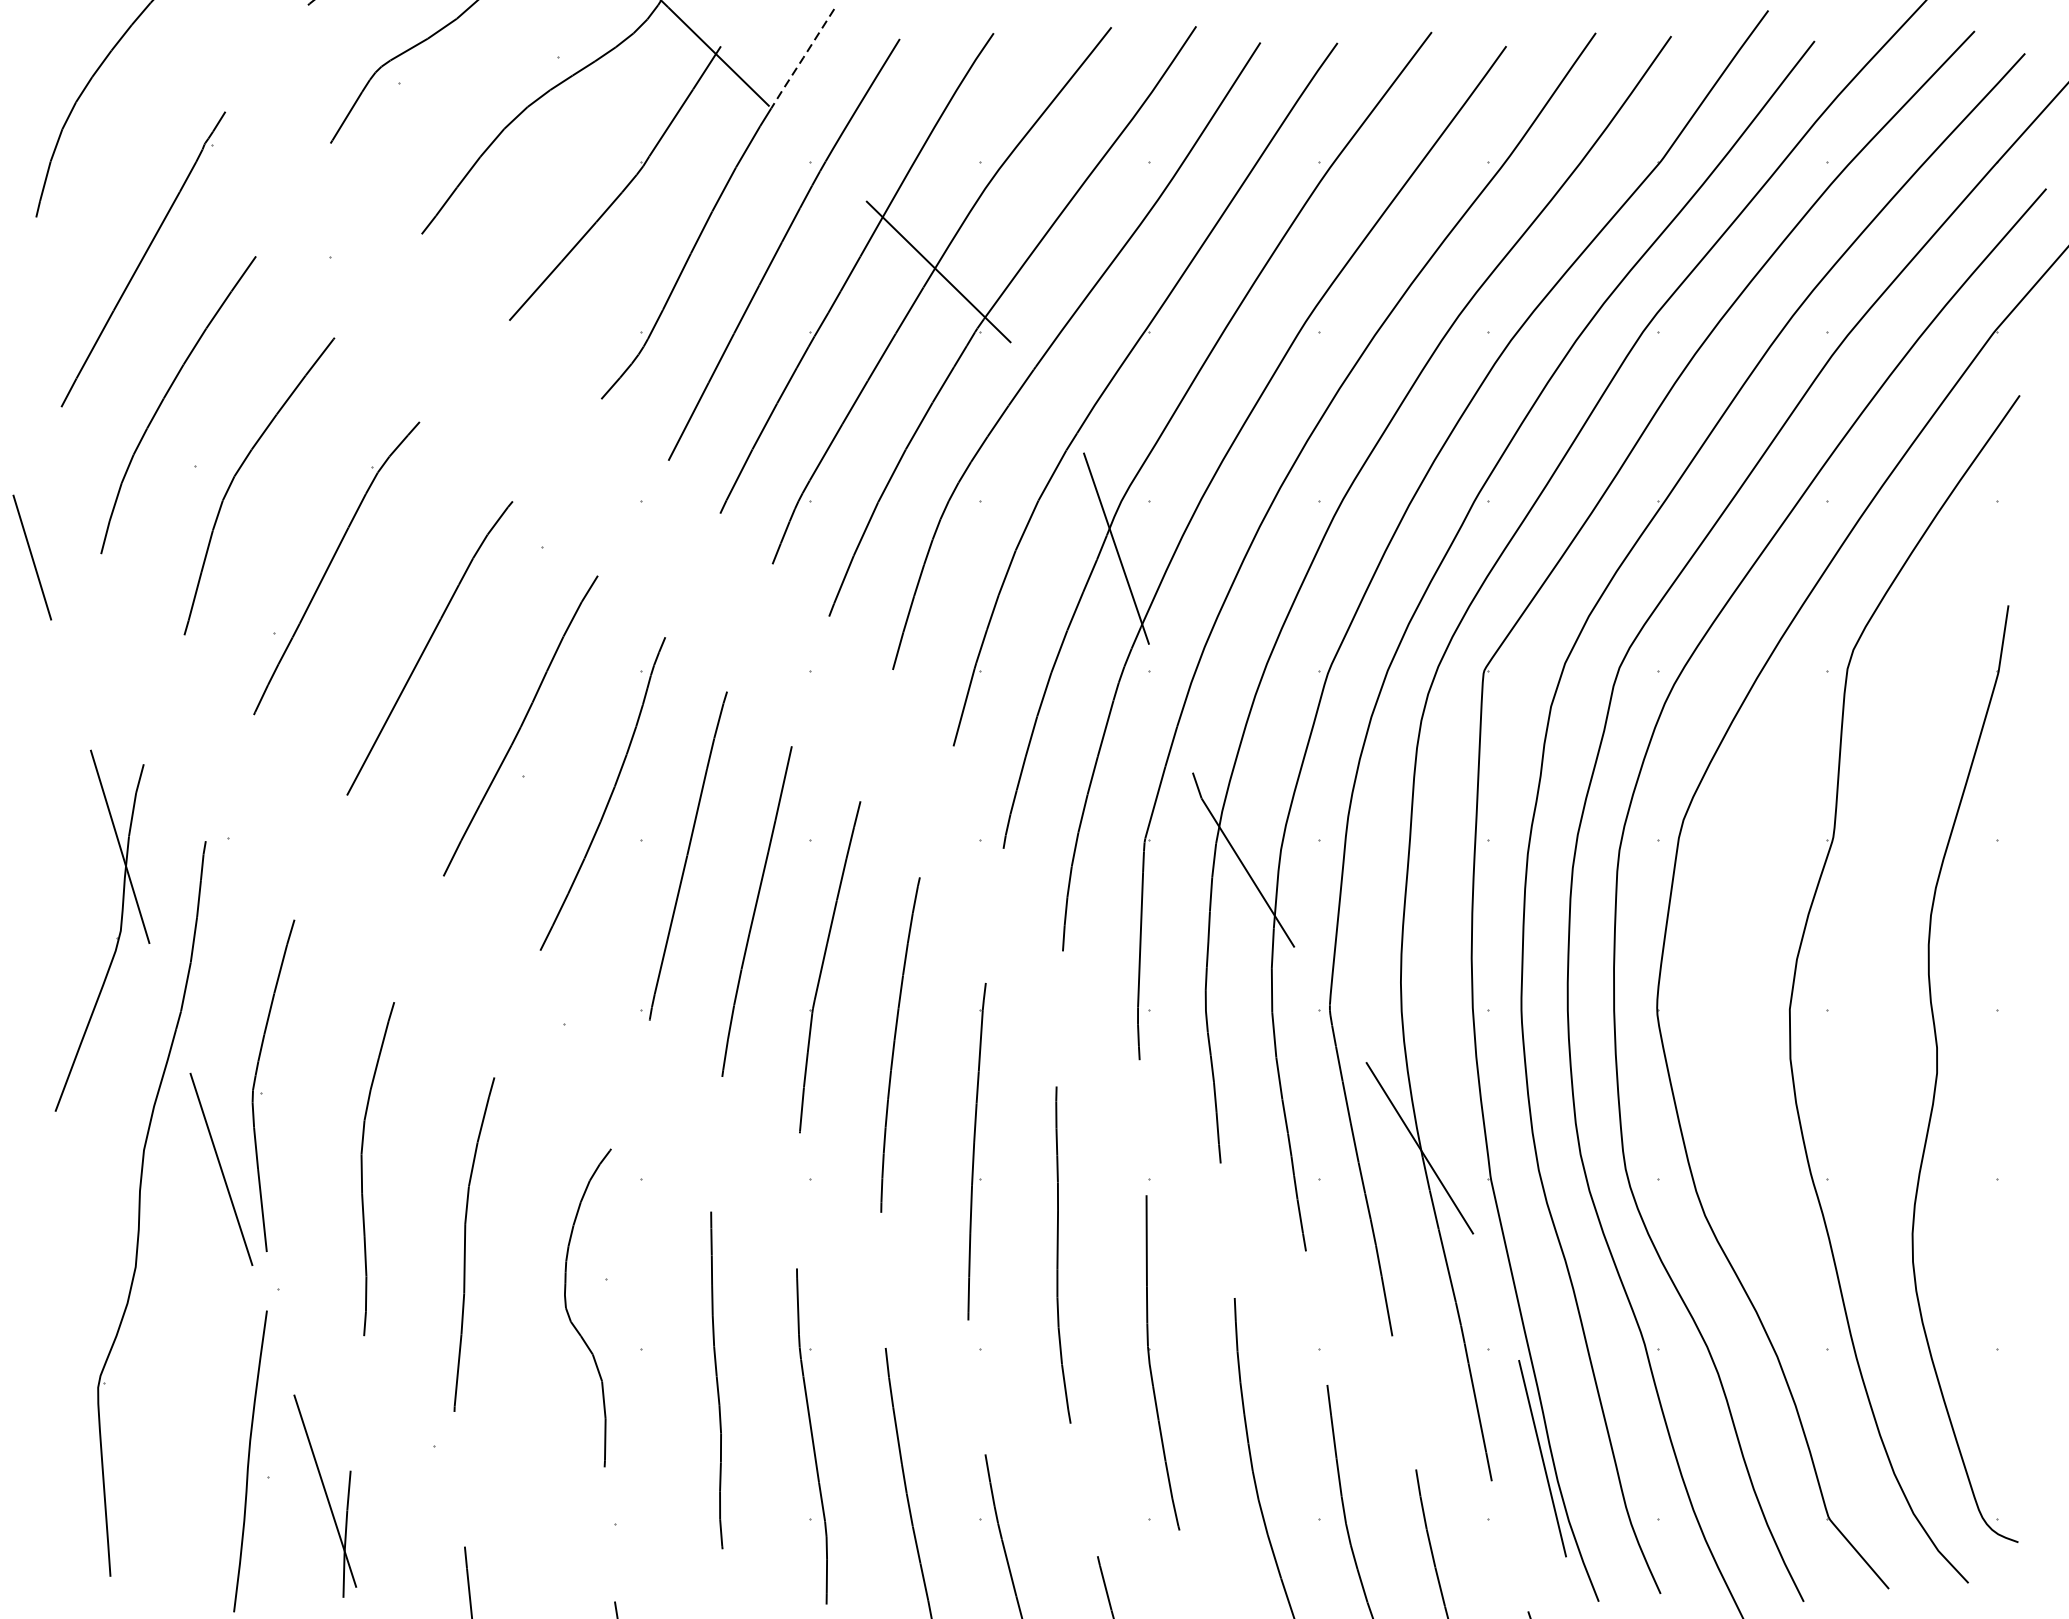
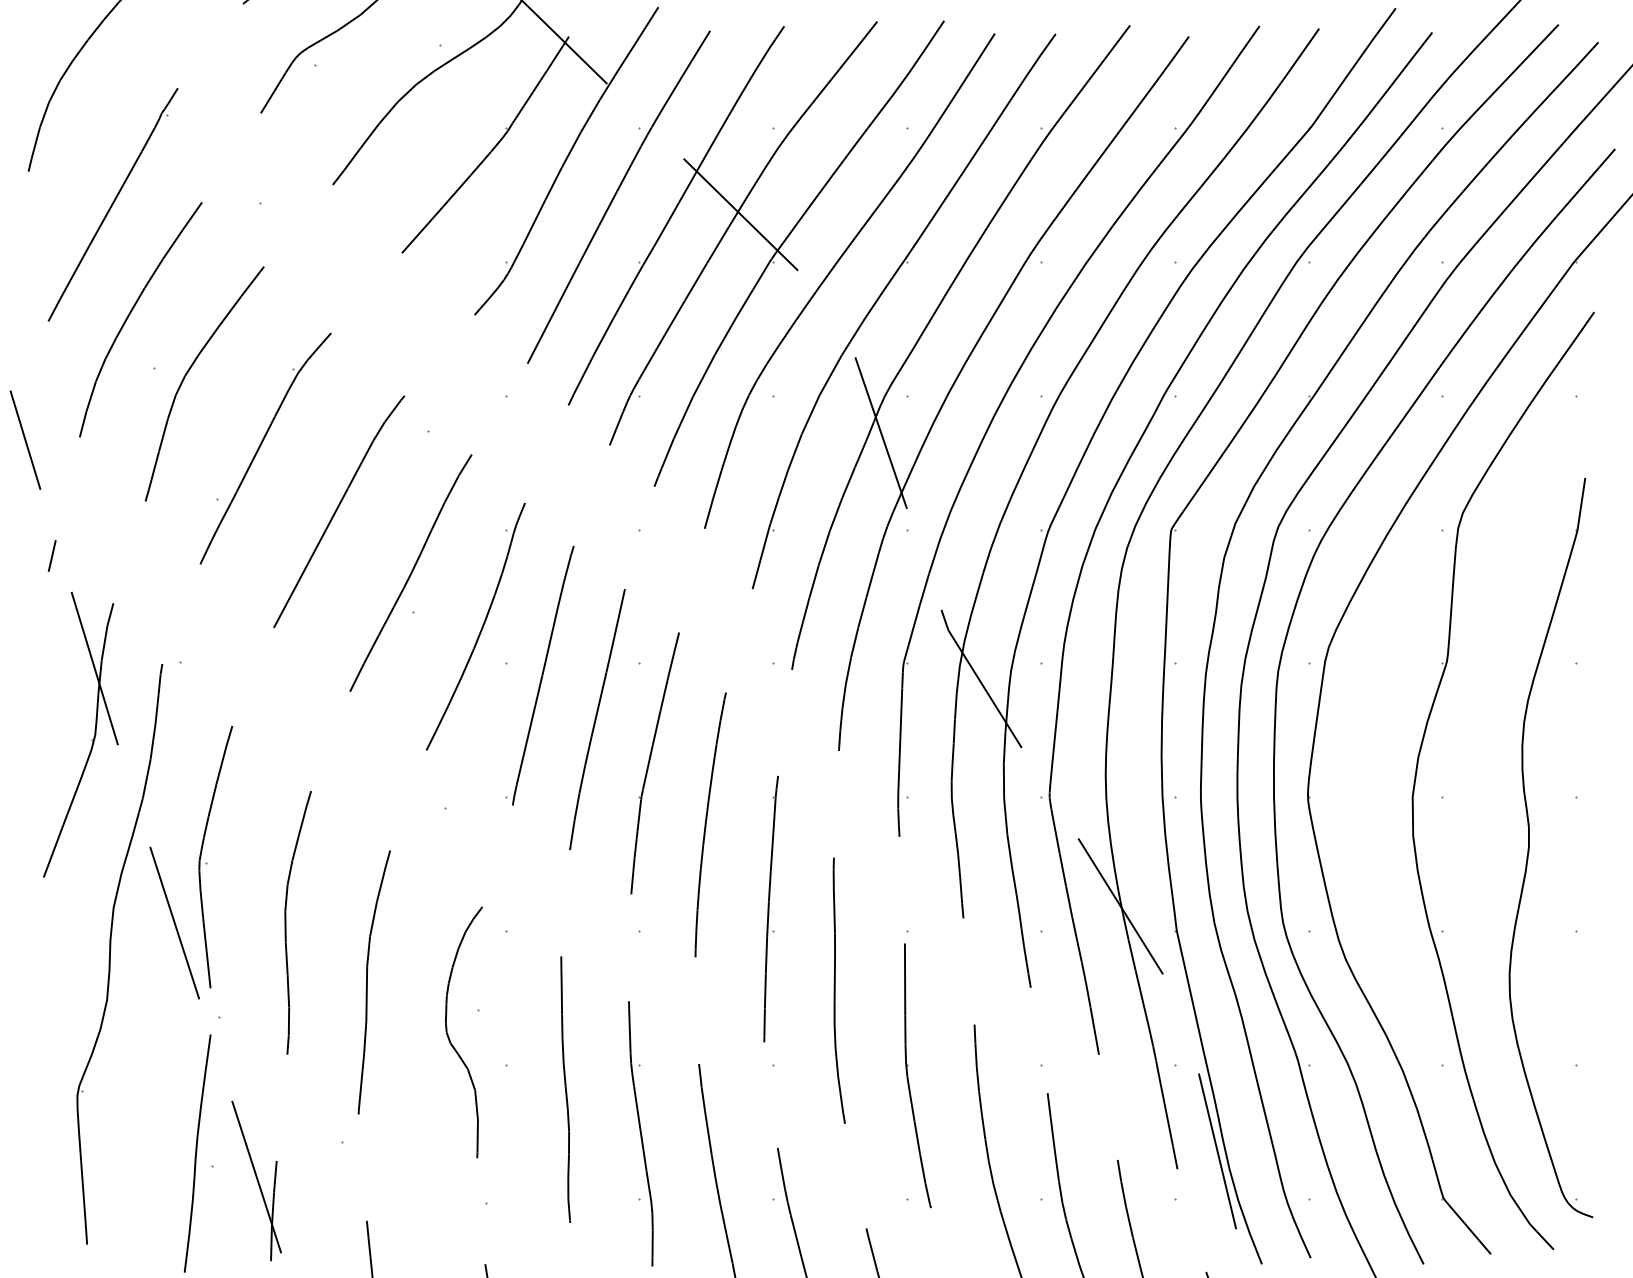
line: (802, 58) -> (633, 46), dashed -> solid
line: (65, 703) -> (51, 555), added

